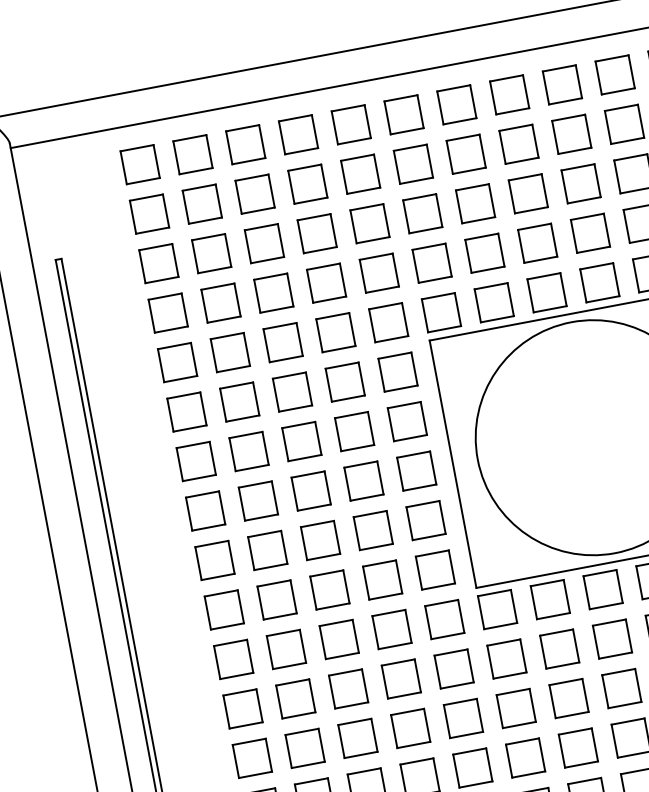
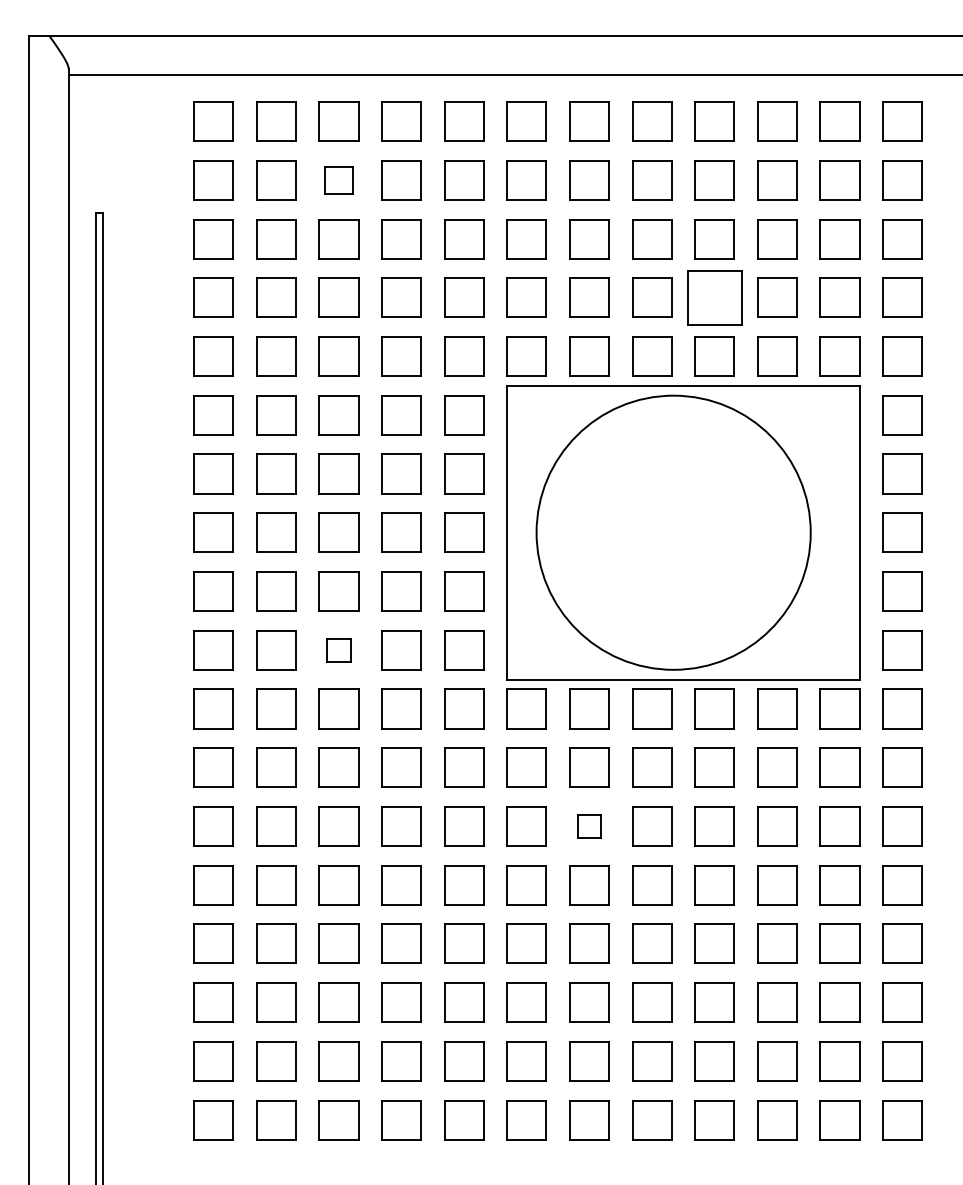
part: (254, 194) -> (338, 180), size x0.7
part: (590, 233) -> (714, 297), size x1.4
part: (329, 590) -> (338, 650), size x0.6
part: (569, 698) -> (589, 826), size x0.6

